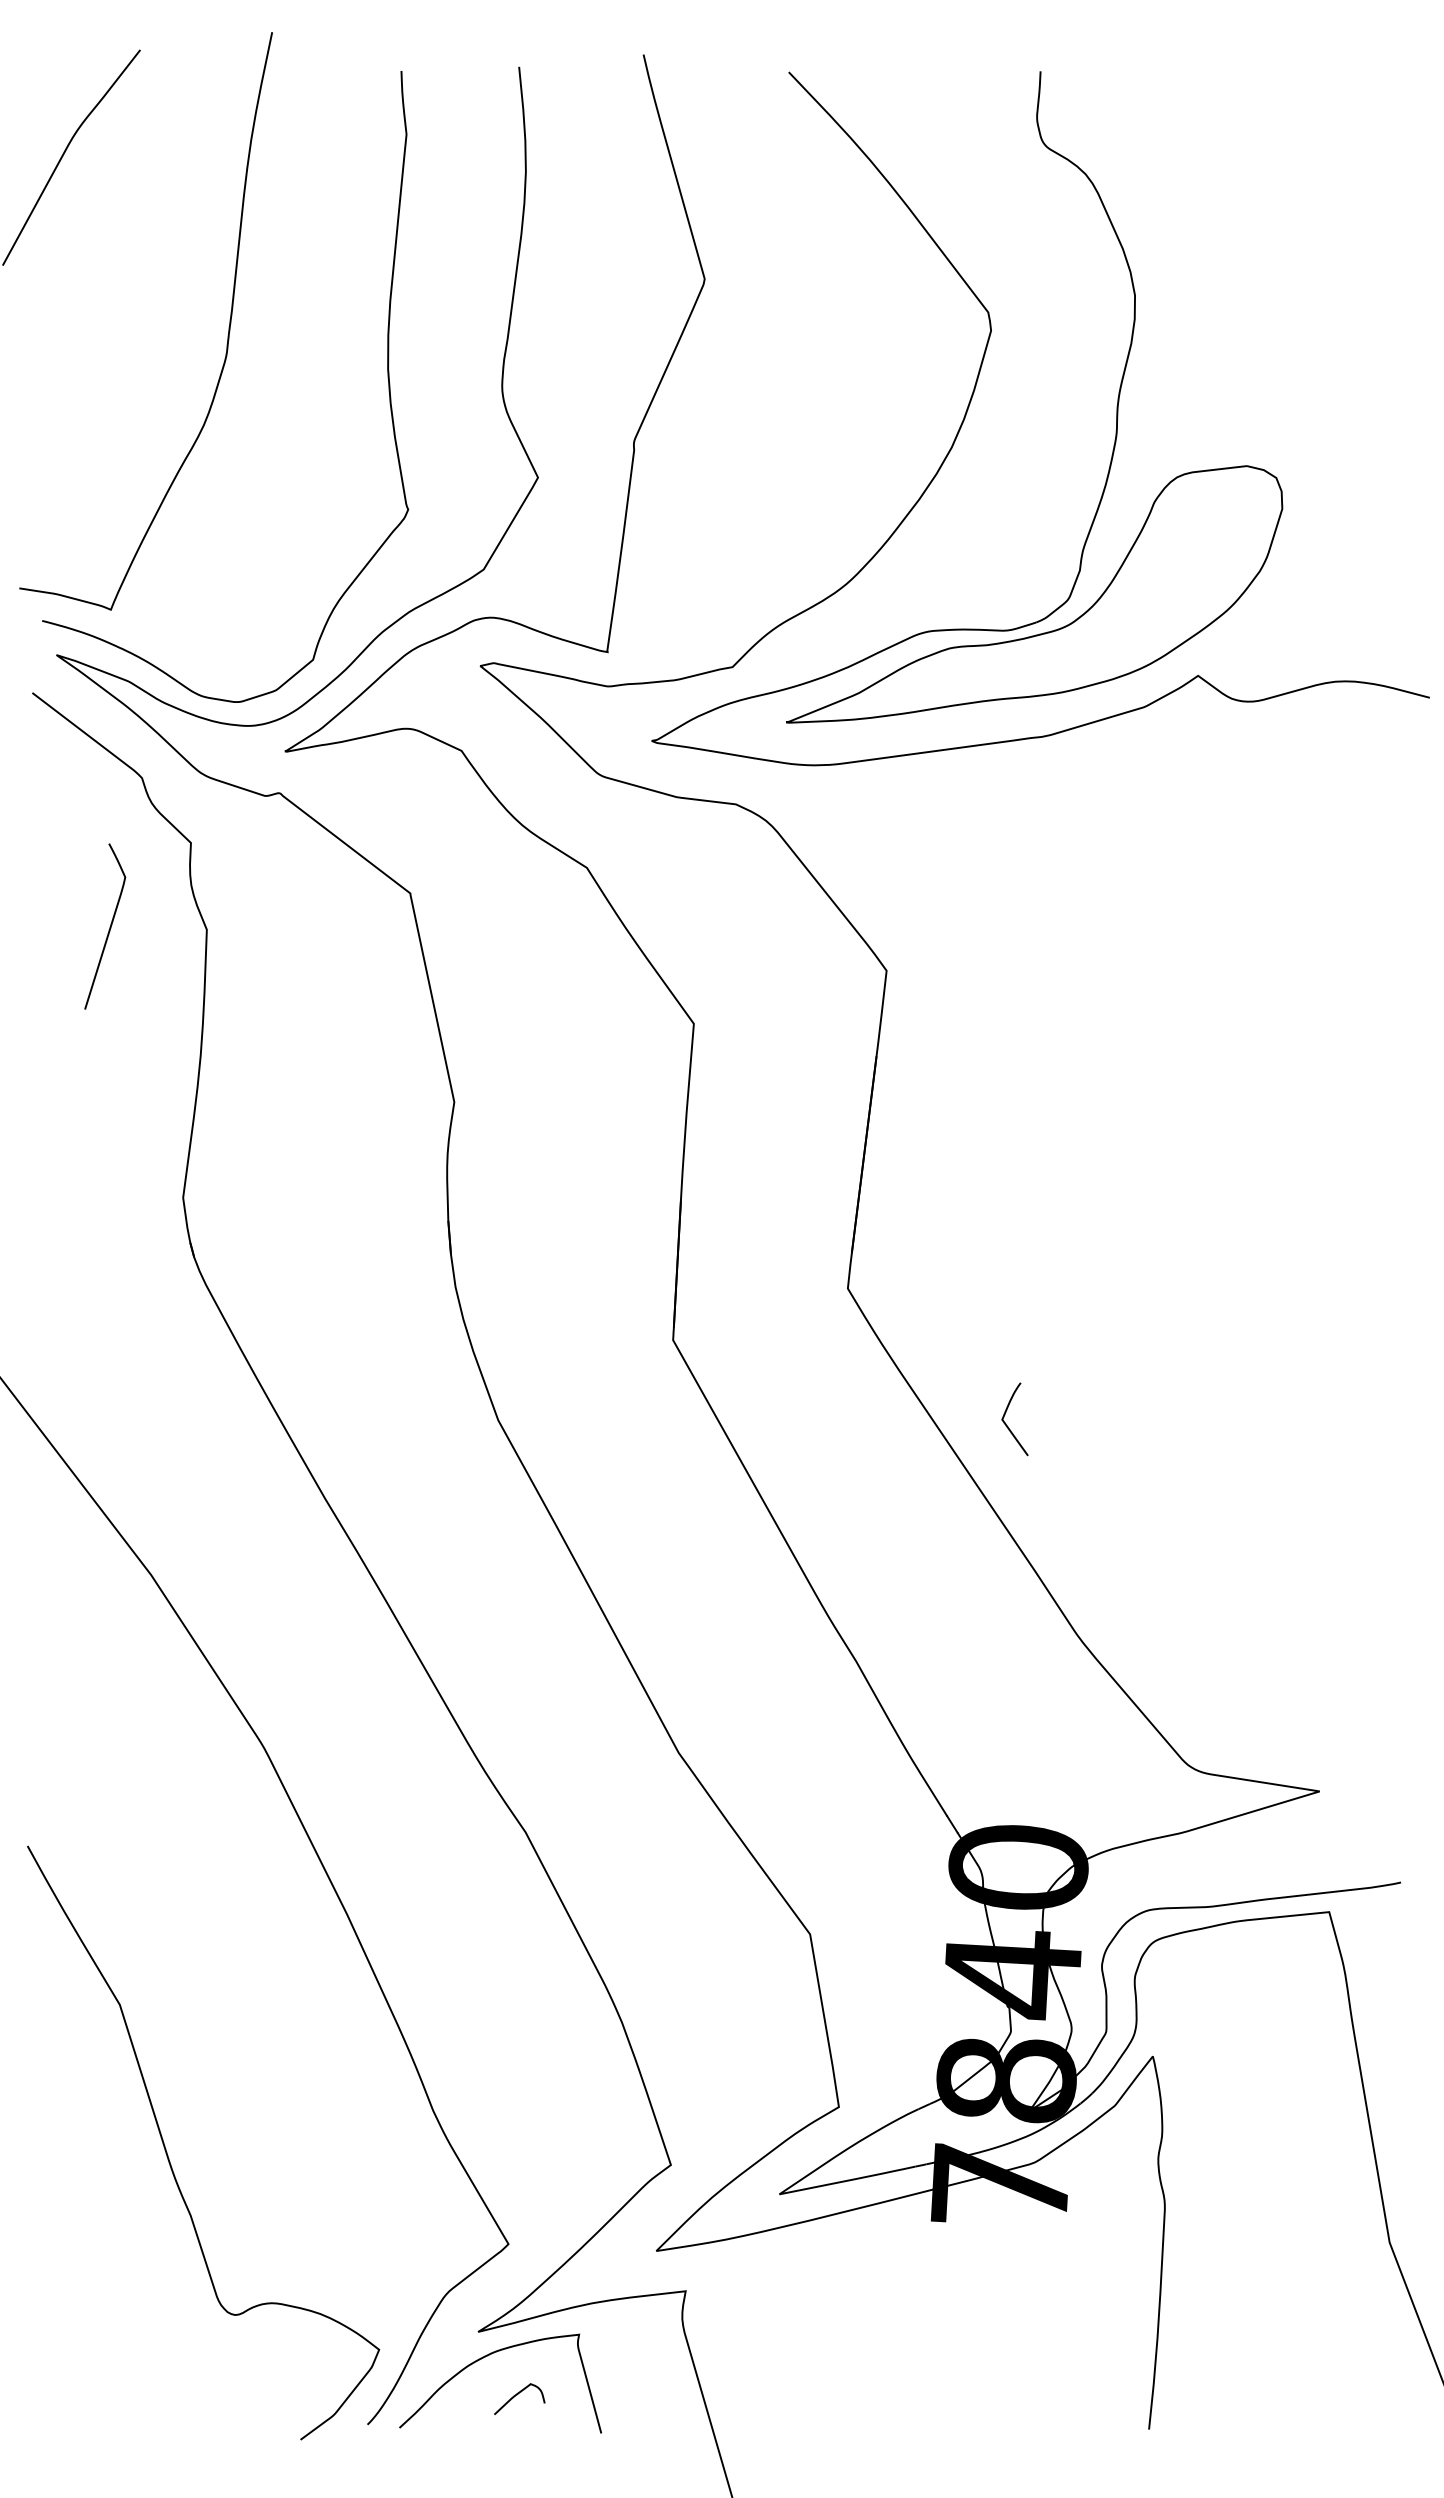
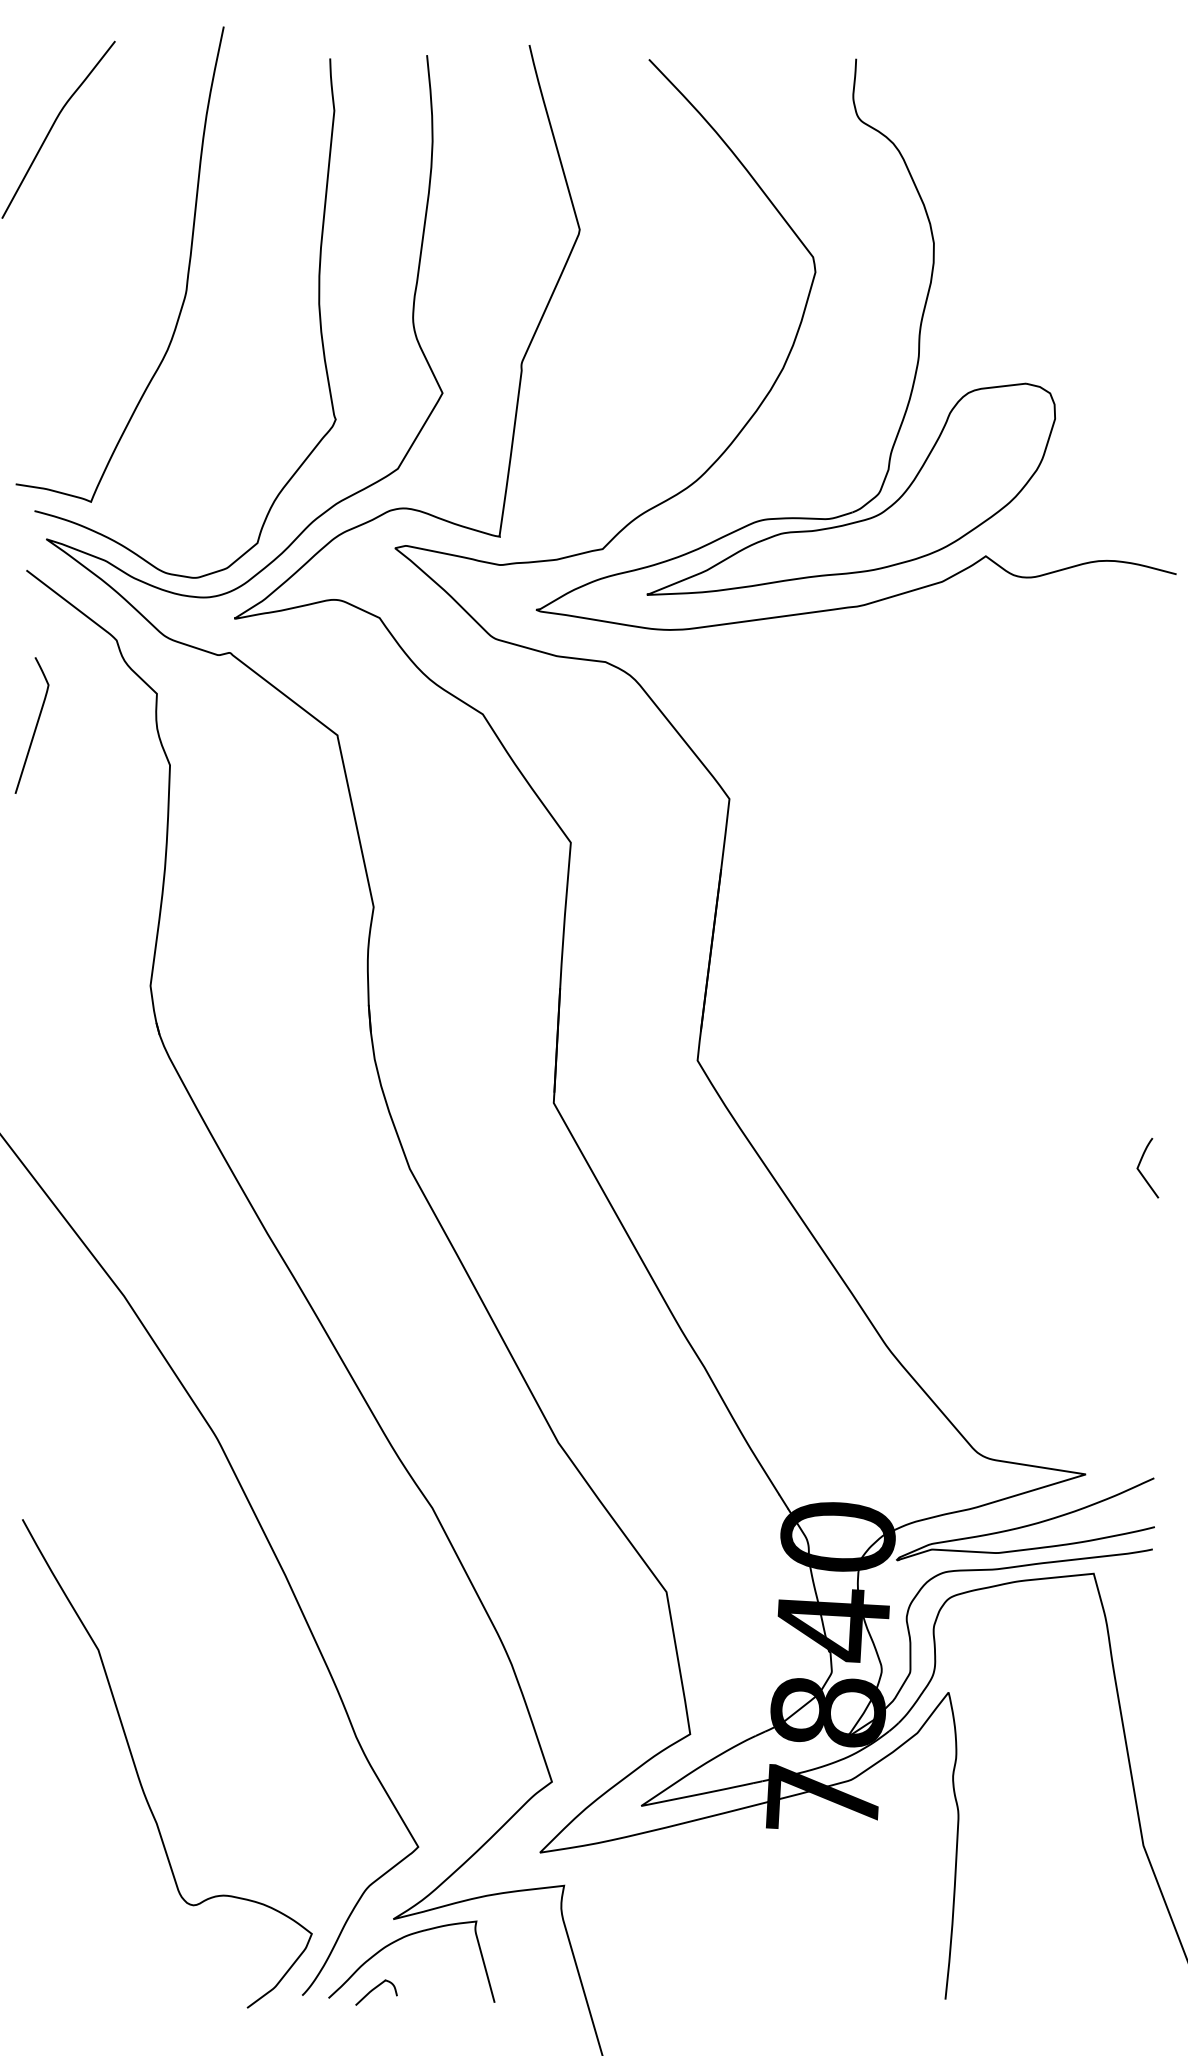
curve: (109, 926) -> (35, 725), moved
curve: (1006, 1423) -> (1140, 1171), moved
curve: (1249, 1852) -> (1028, 1524), added
curve: (517, 2395) -> (374, 1989), moved

